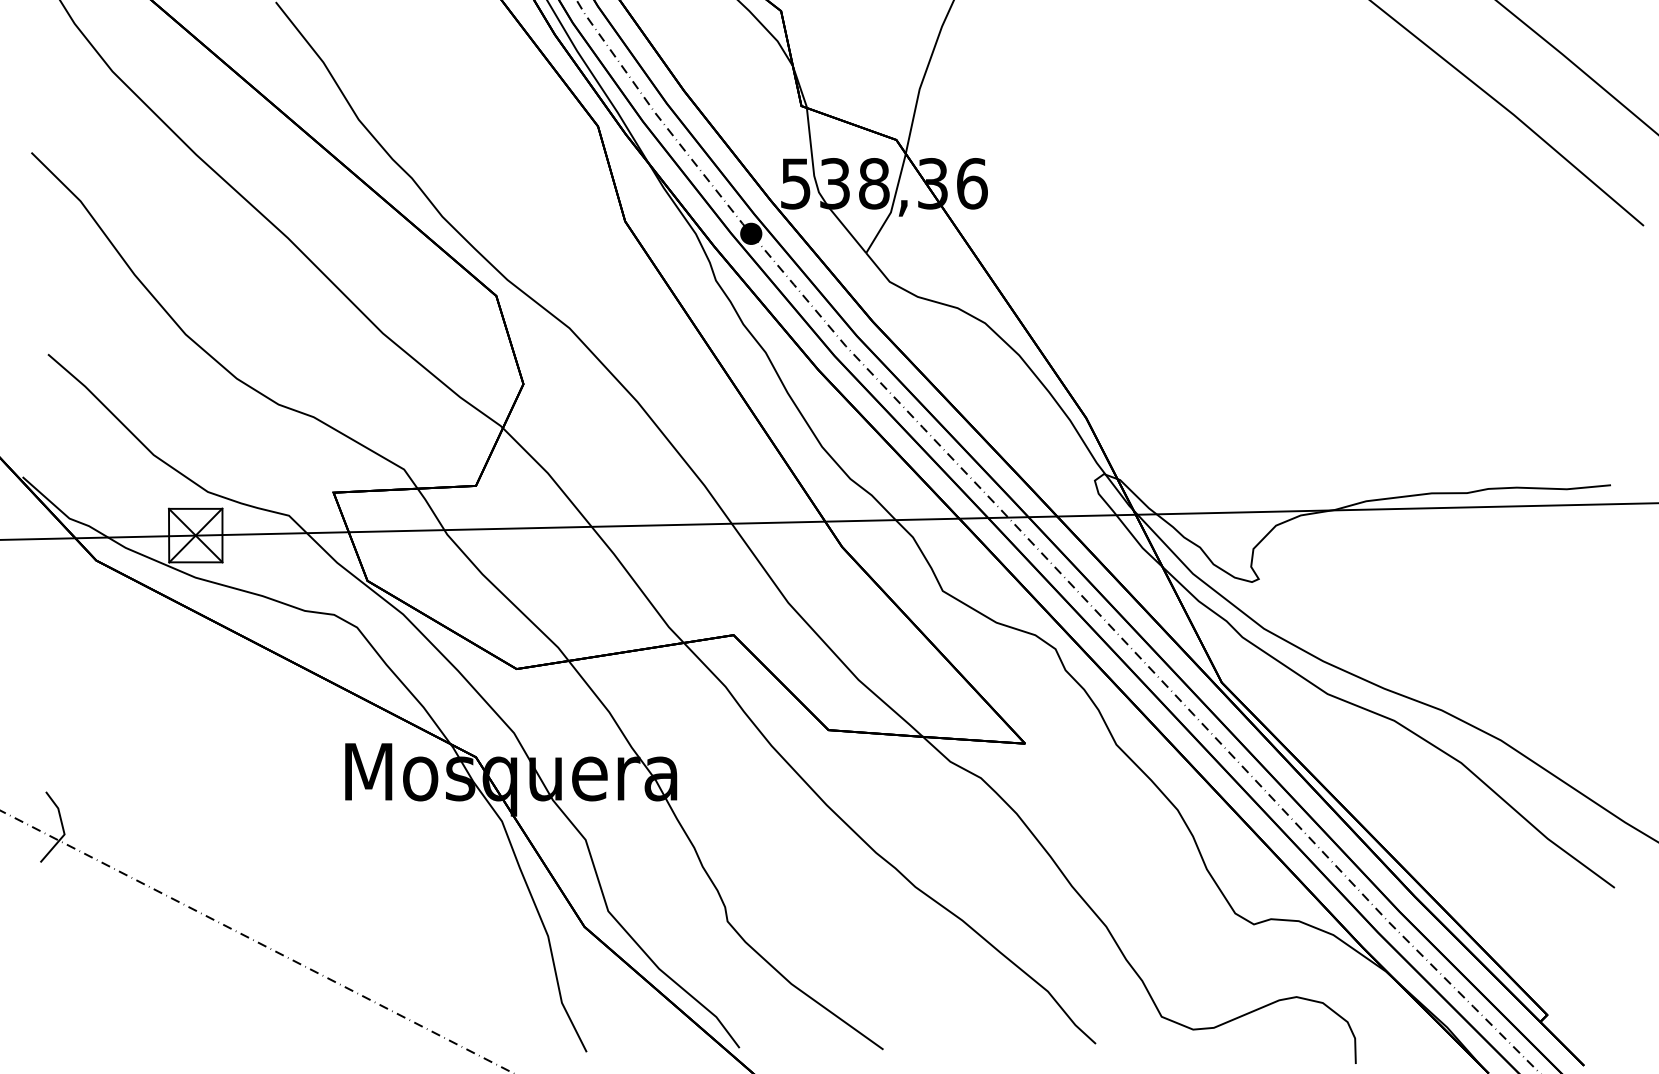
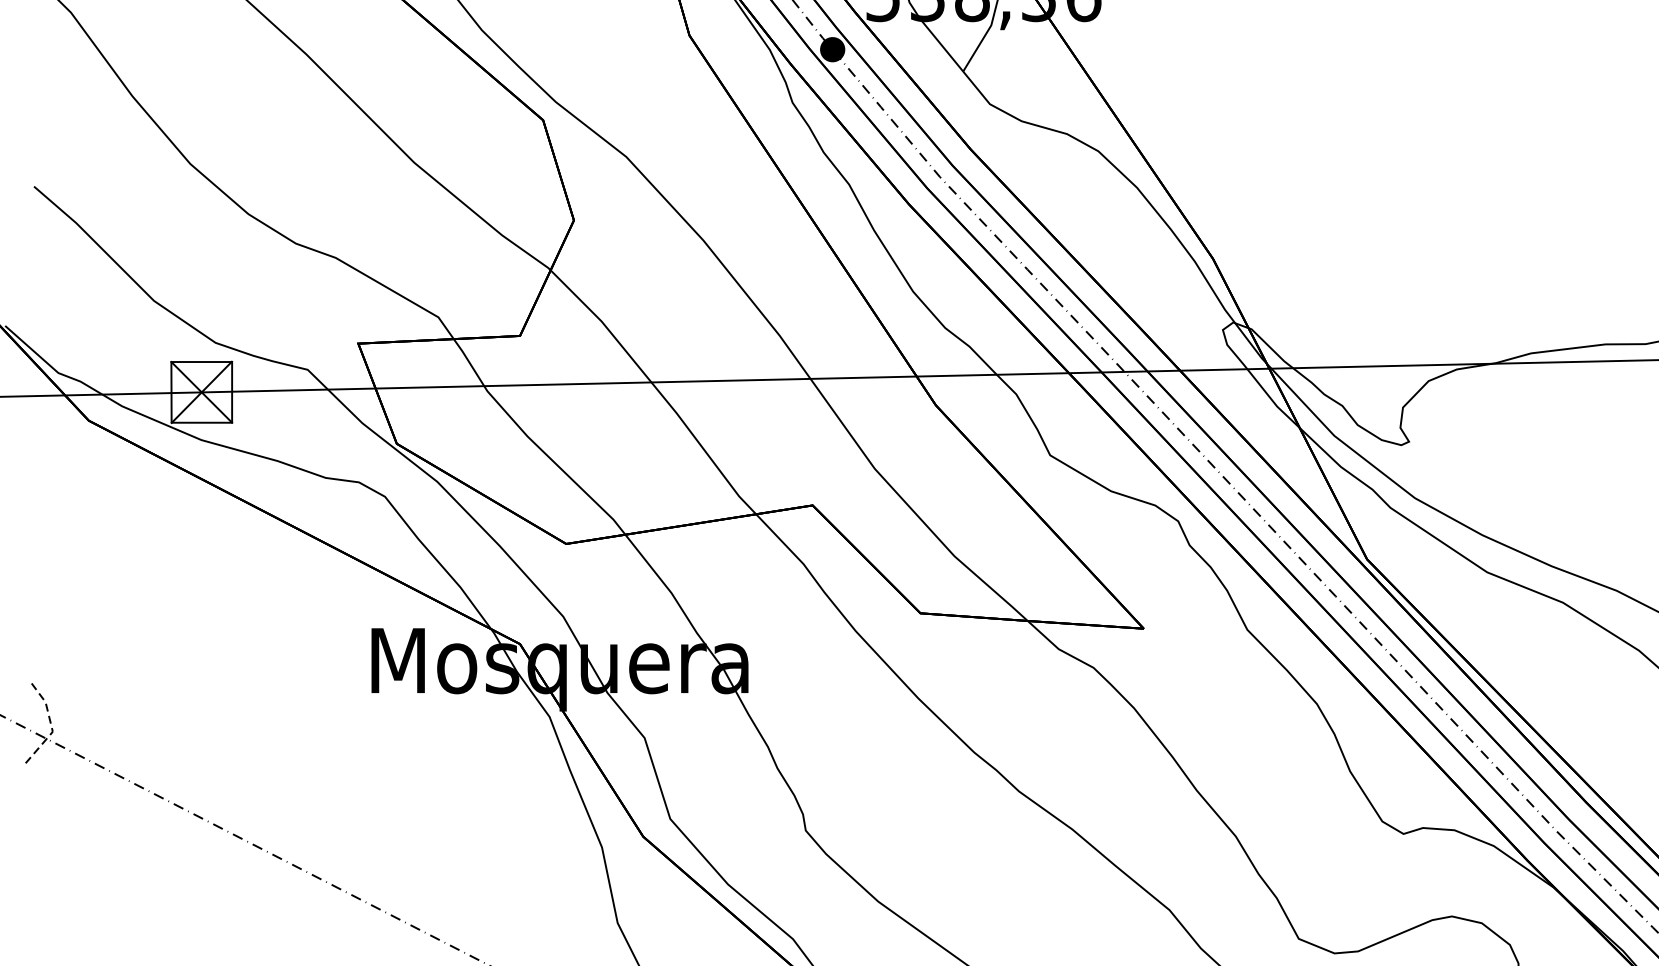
line: (63, 829) -> (51, 726), solid -> dashed

